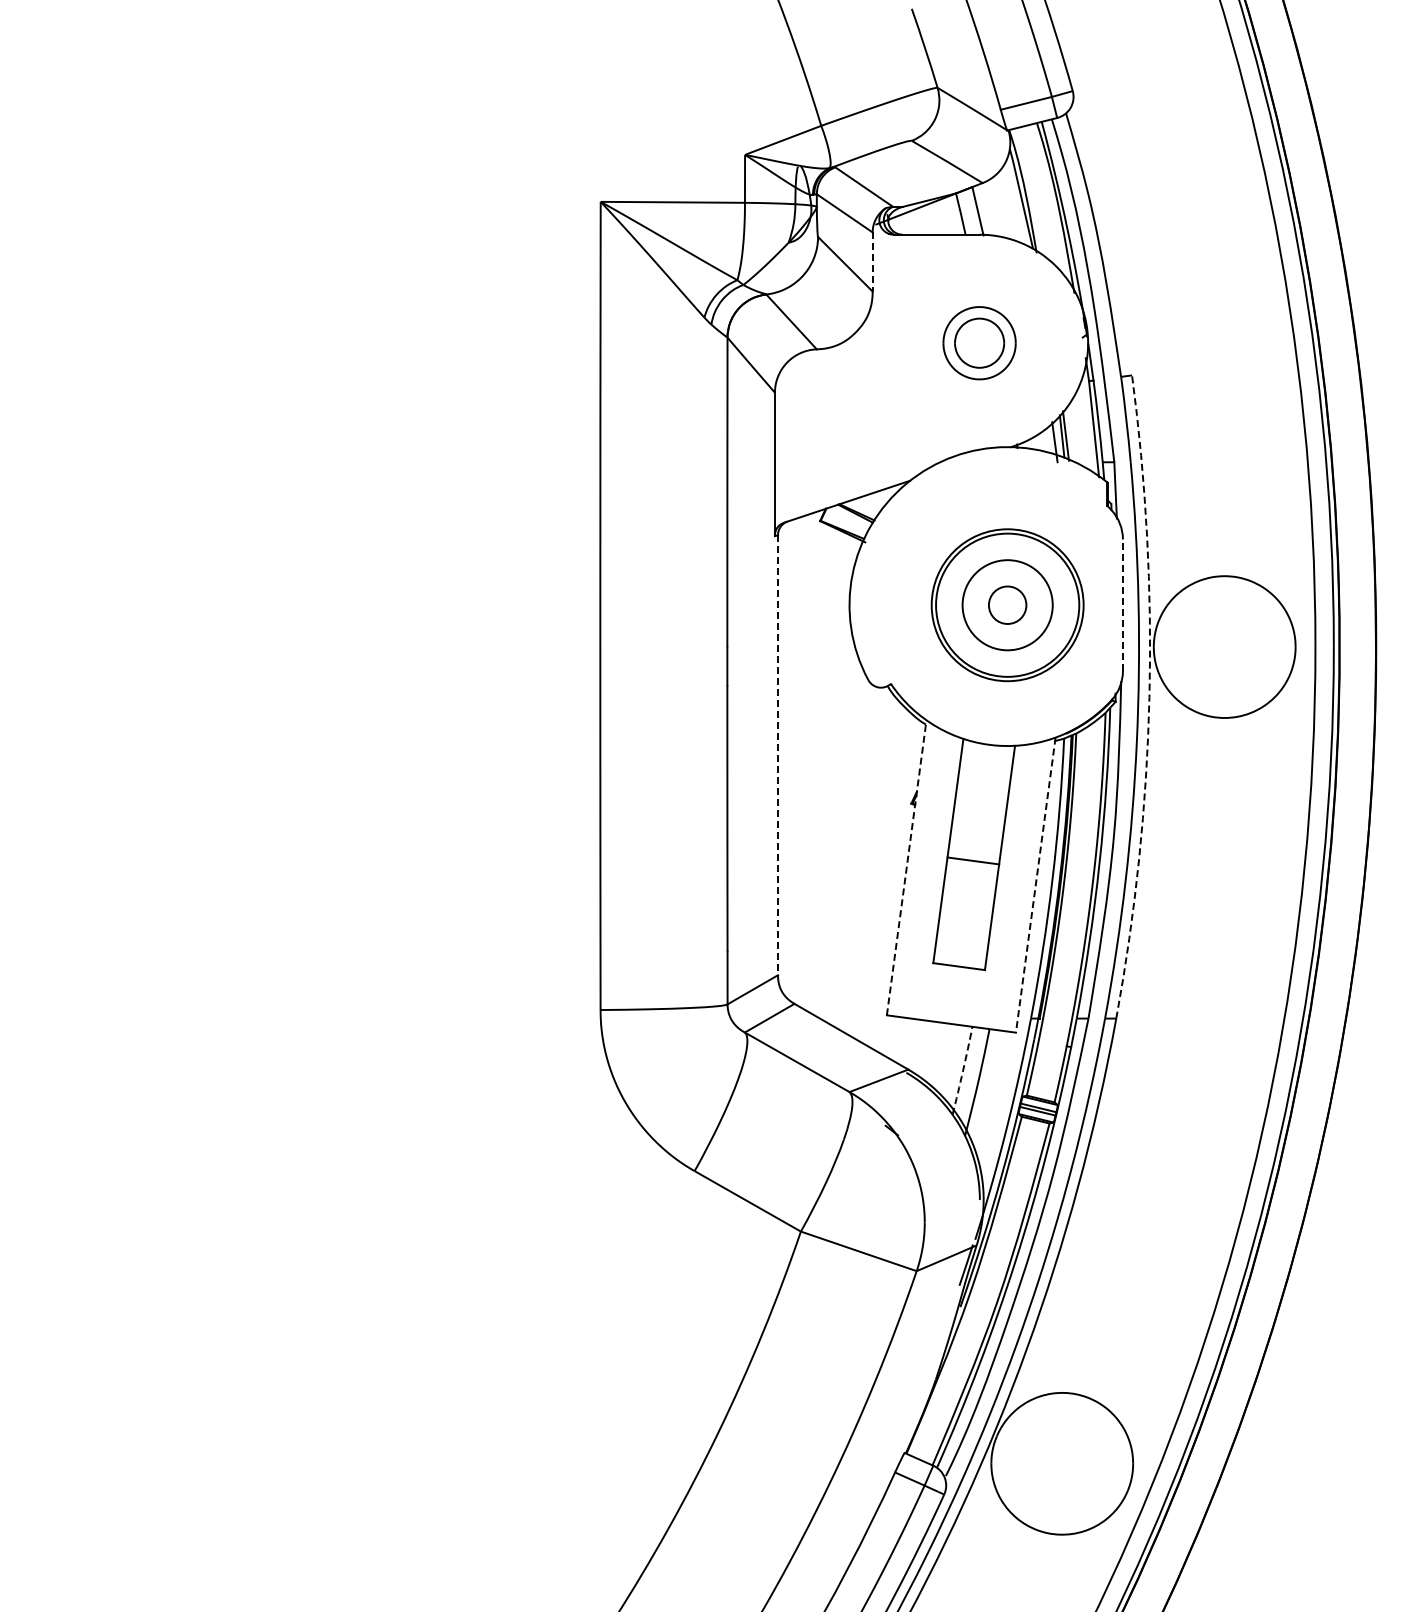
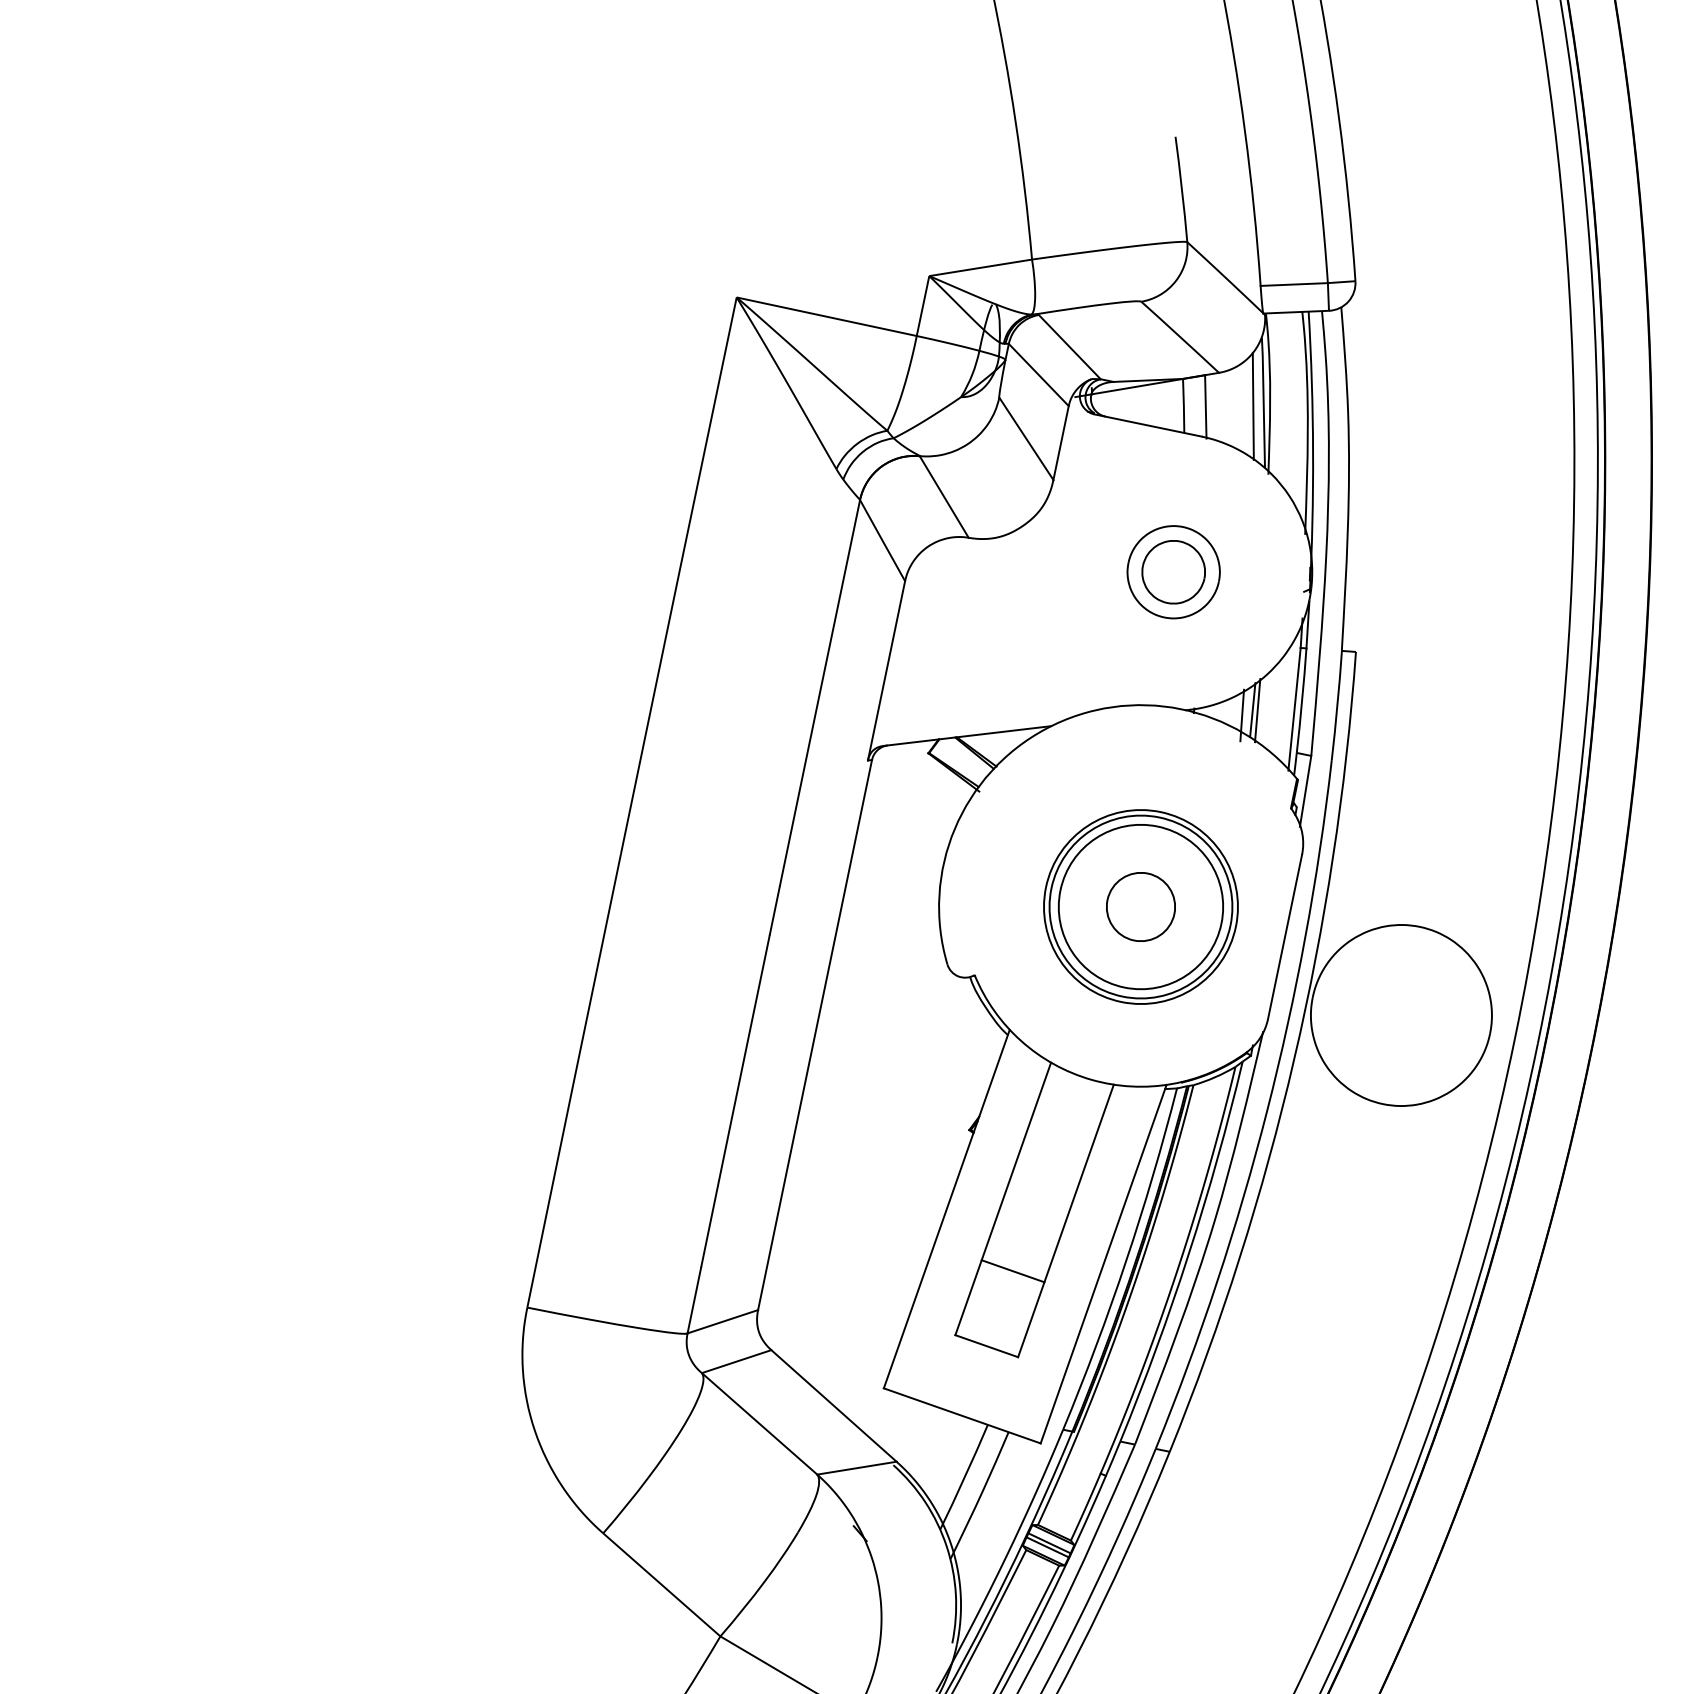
line: (1014, 203) -> (1253, 406), added
line: (872, 262) -> (1060, 443), dashed -> solid
circle: (1007, 604) -> (1140, 906), size x1.43
circle: (1007, 605) -> (1140, 907), size x1.43
line: (1122, 605) -> (1284, 937), dashed -> solid
arc: (1149, 697) -> (1294, 1059), dashed -> solid
line: (778, 755) -> (815, 1035), dashed -> solid
line: (973, 860) -> (1013, 1270), moved
line: (906, 867) -> (946, 1208), dashed -> solid
line: (1035, 885) -> (1103, 1264), dashed -> solid
arc: (963, 1070) -> (965, 1477), dashed -> solid

